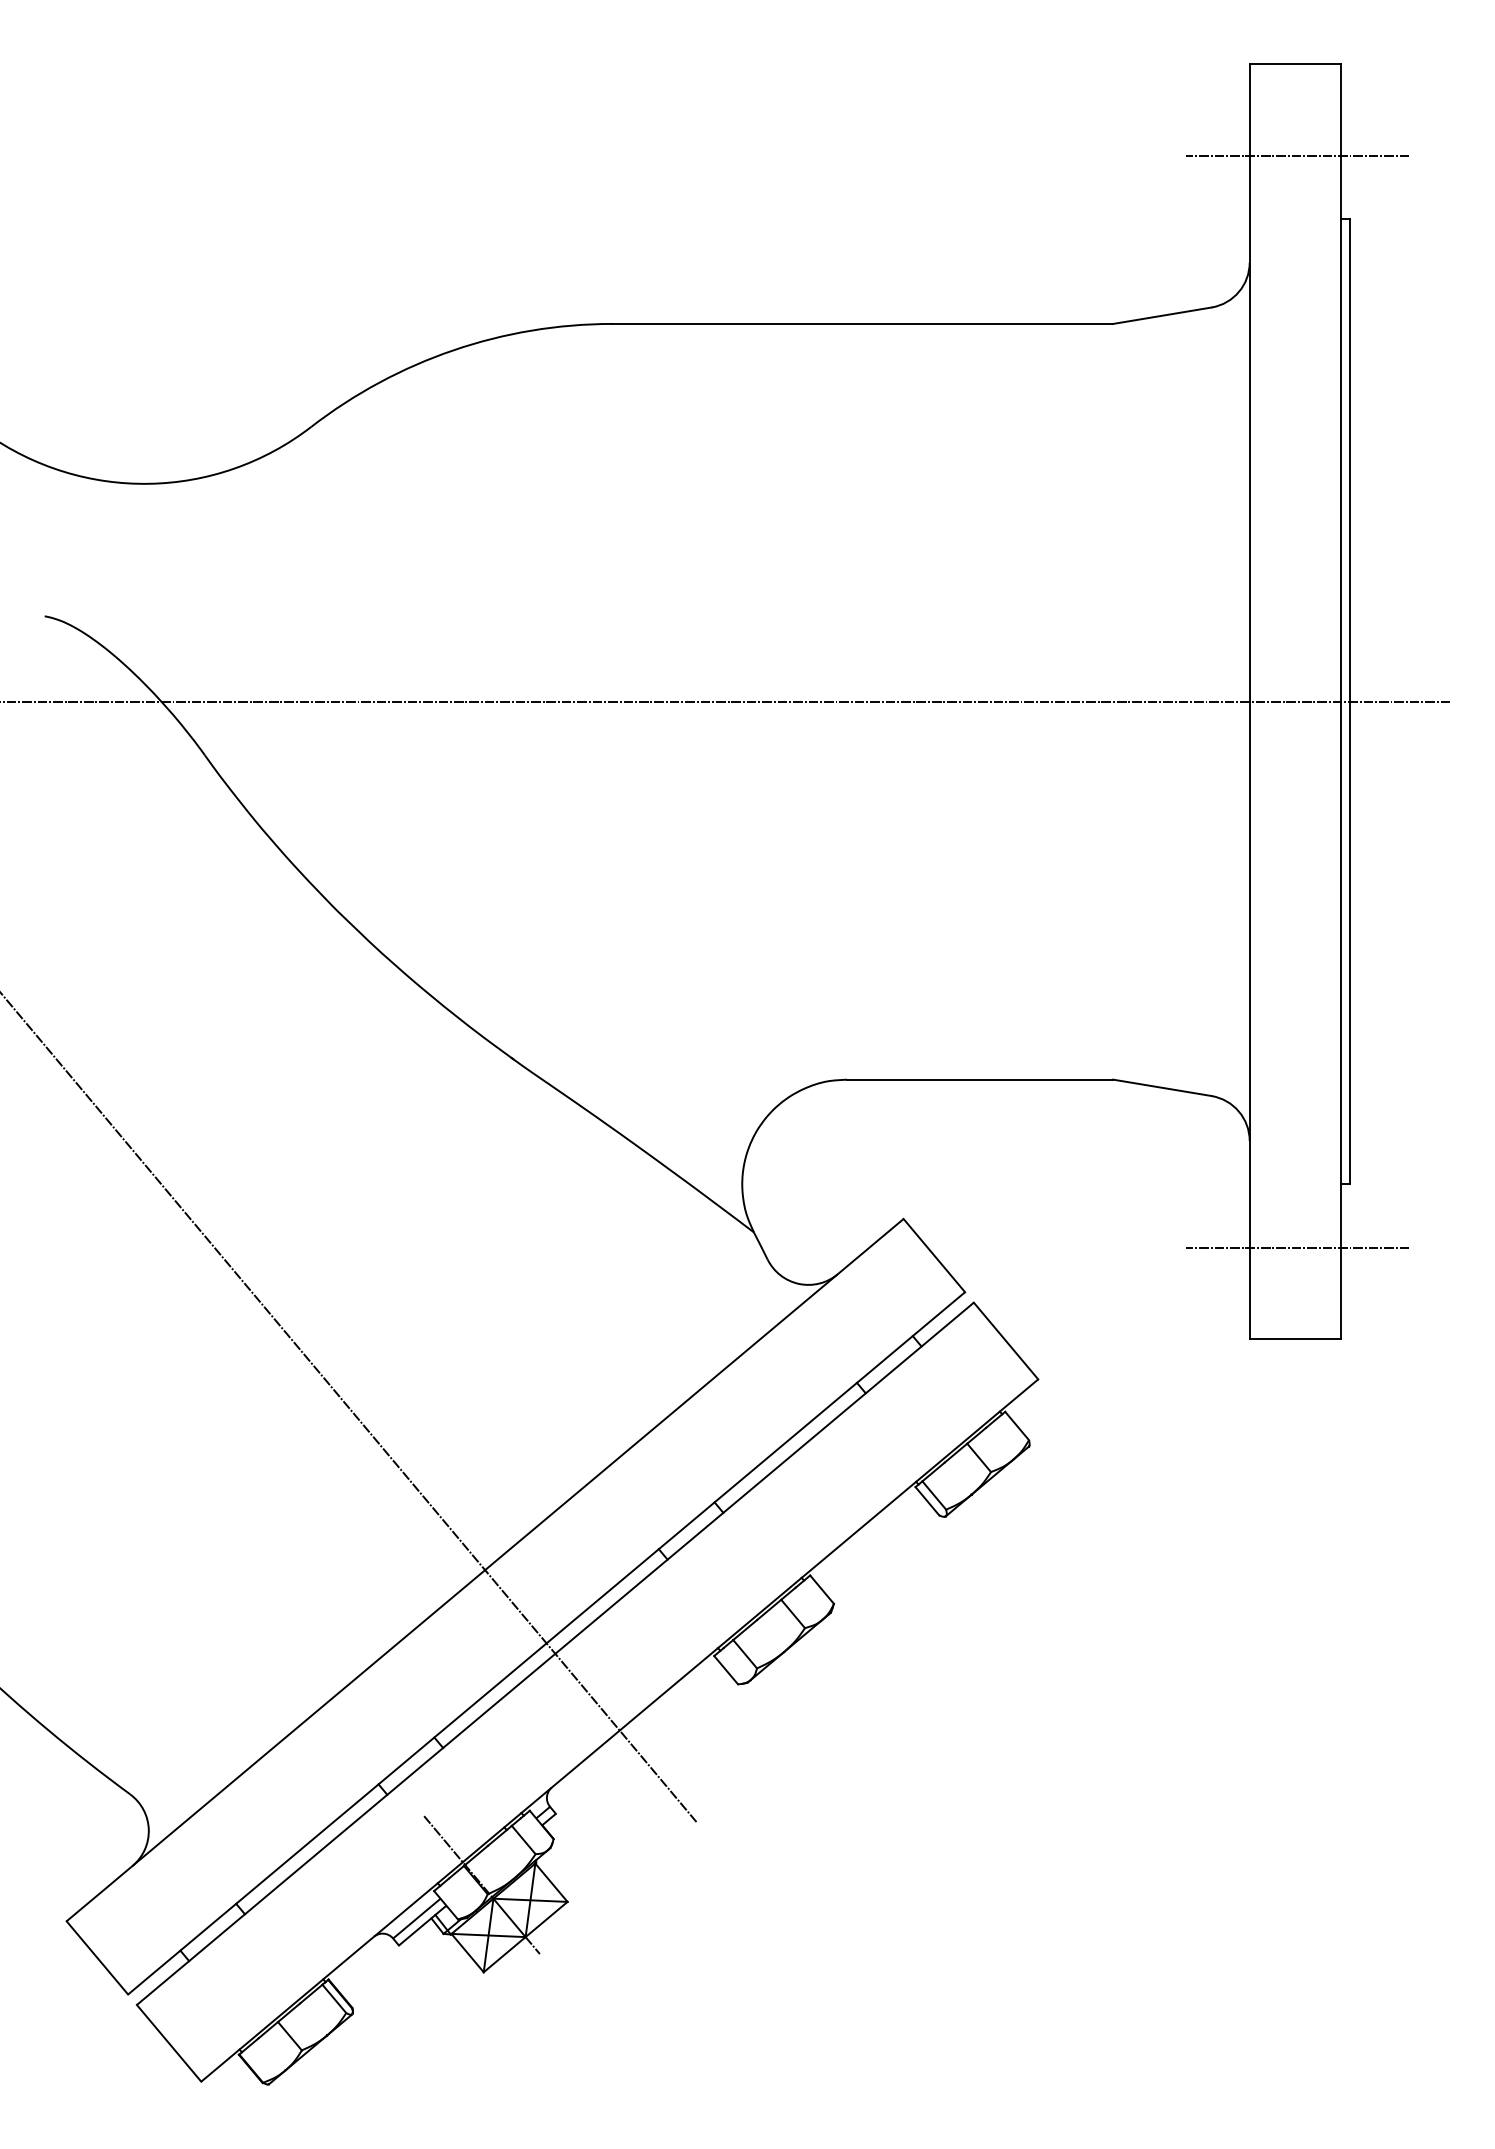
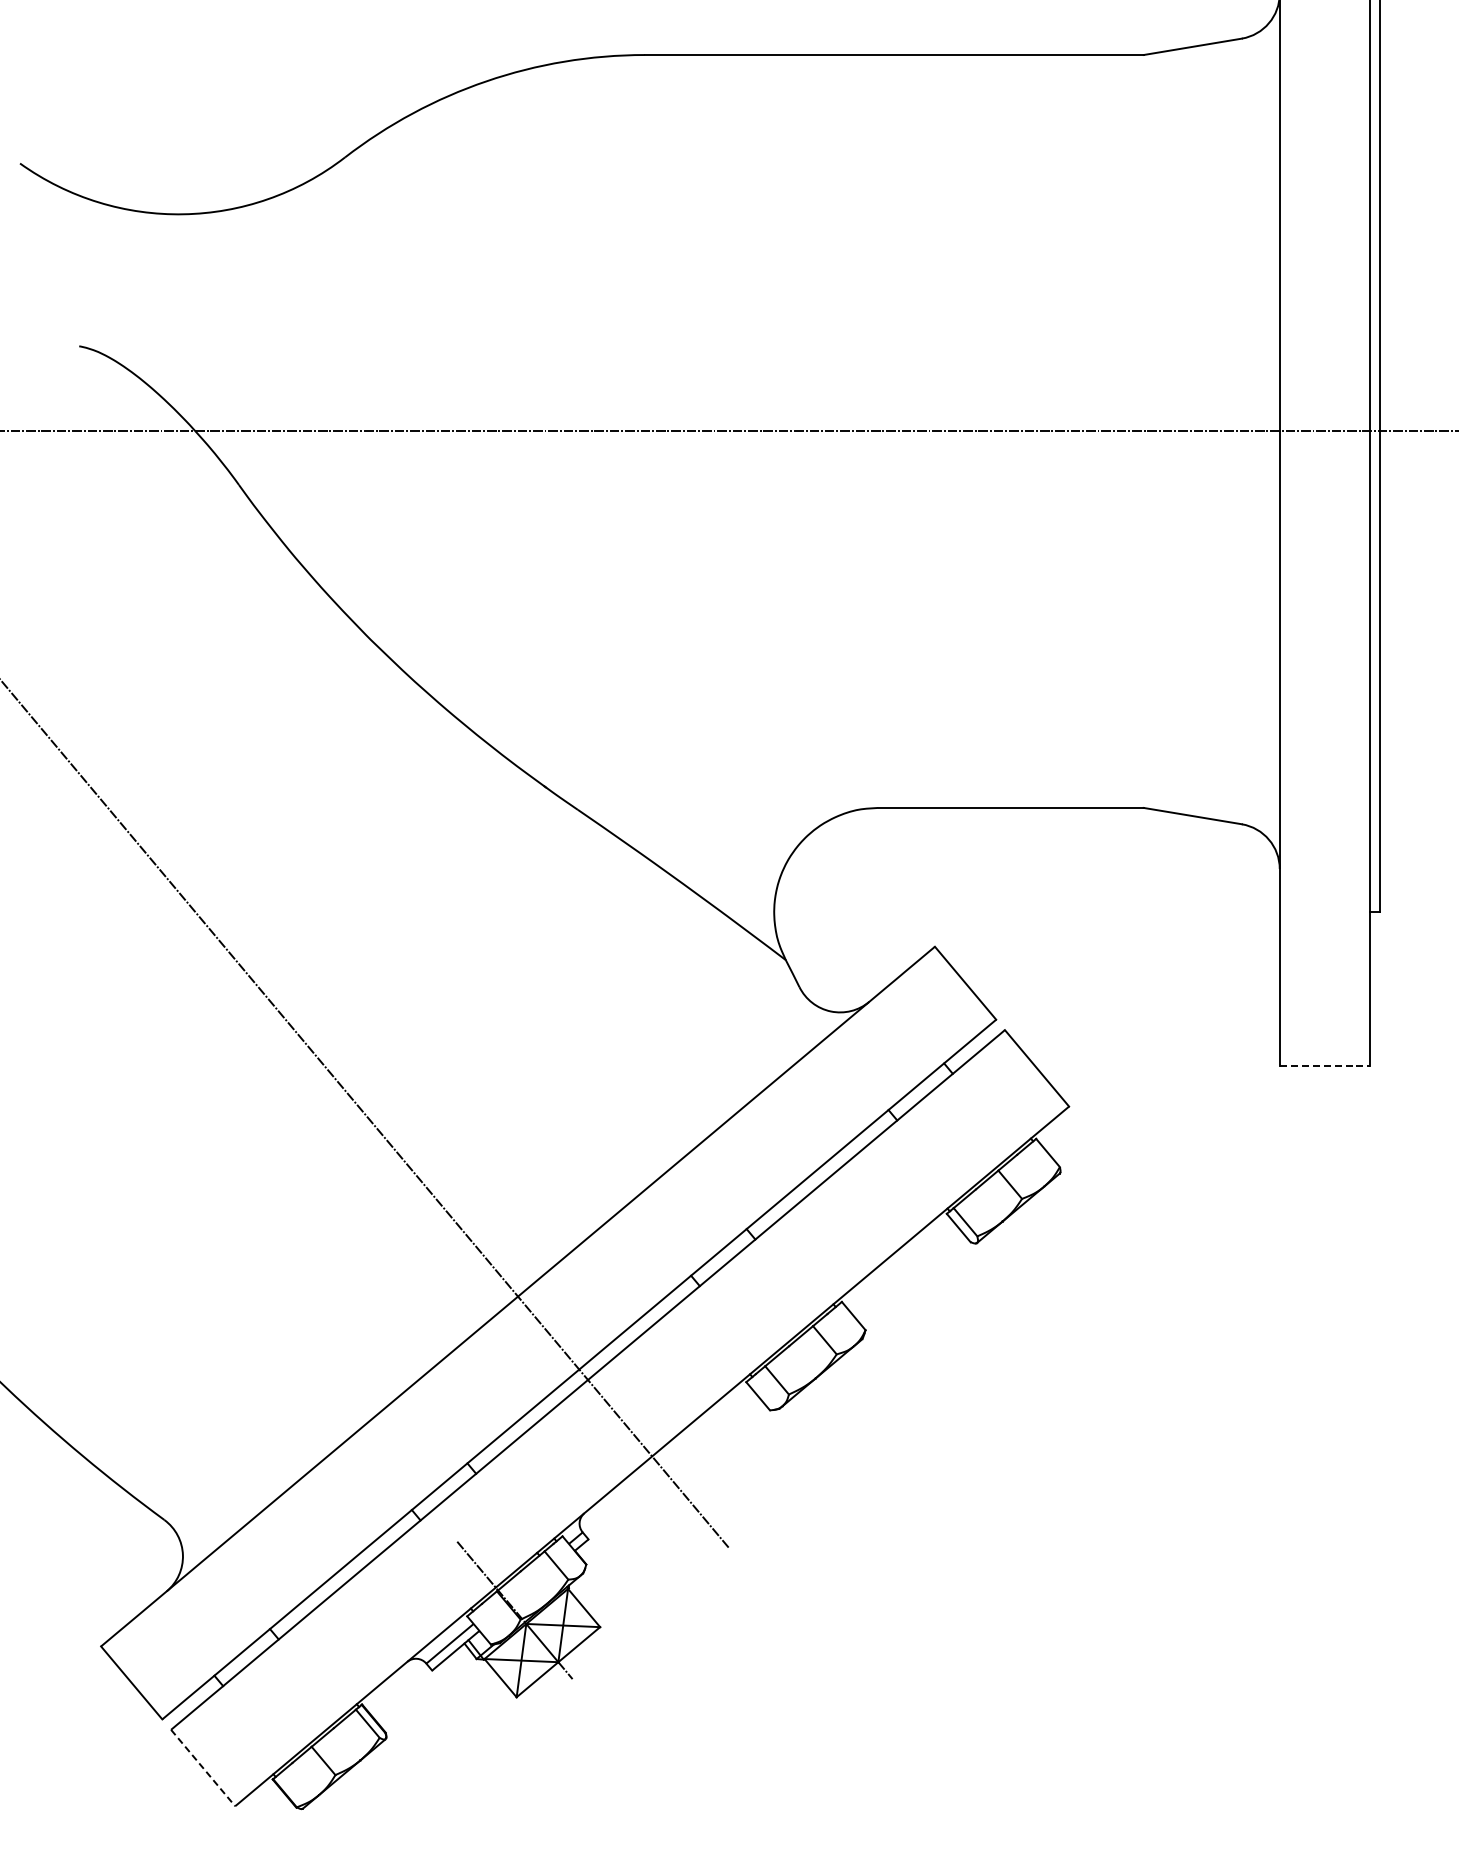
line: (1297, 1248) -> (1327, 976), removed
line: (1295, 1339) -> (1325, 1066), solid -> dashed
line: (169, 2043) -> (203, 1768), solid -> dashed

